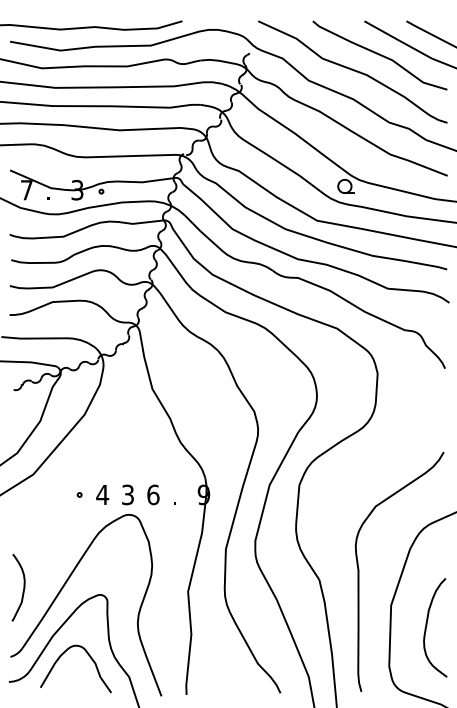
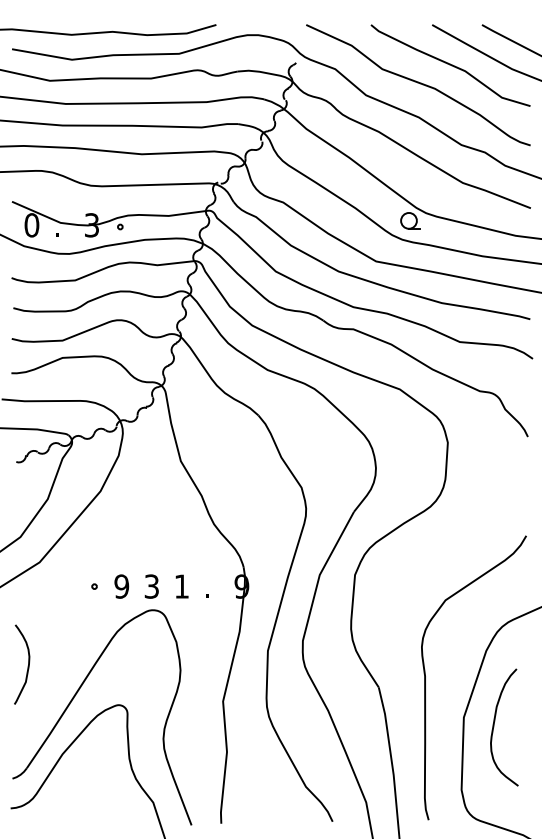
text: (26, 190) -> (31, 225), 7 -> 0
text: (102, 494) -> (121, 586), 4 -> 9
text: (153, 494) -> (182, 586), 6 -> 1
curve: (23, 587) -> (27, 664), moved
curve: (427, 625) -> (495, 724), moved
curve: (89, 657) -> (106, 779), removed

